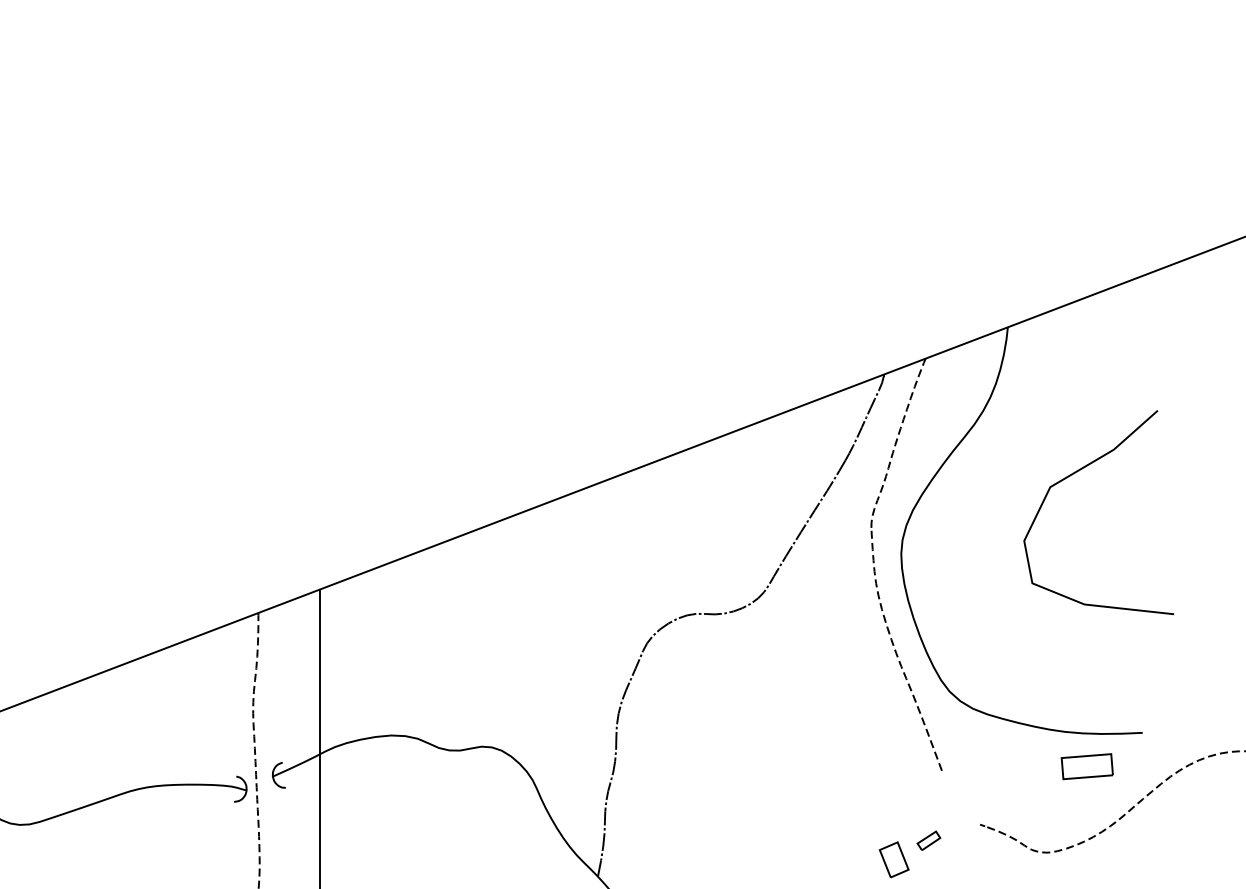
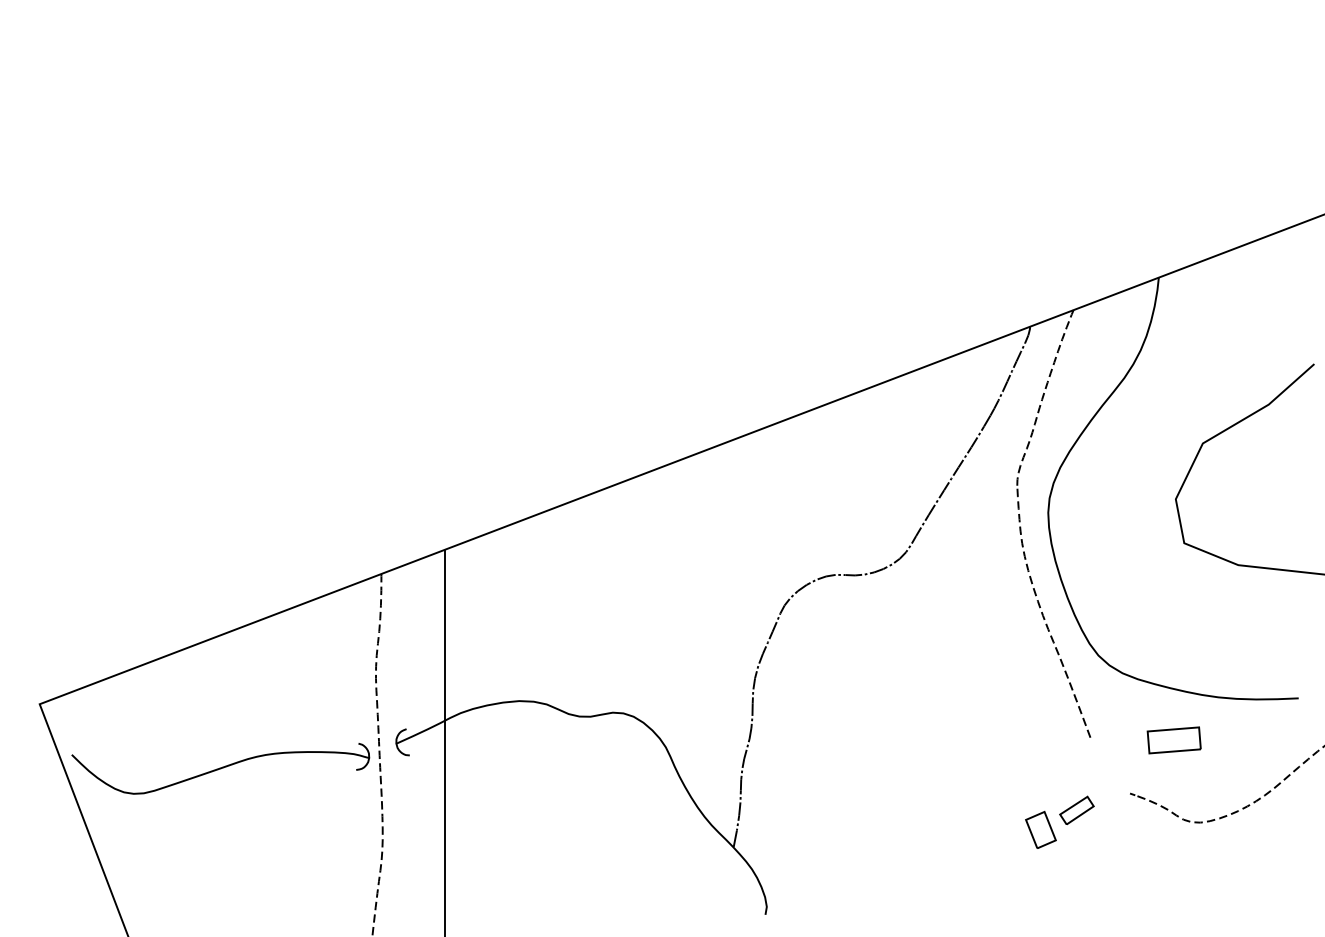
part: (1086, 766) -> (1173, 740), moved
part: (928, 840) -> (1076, 809), size x1.43

